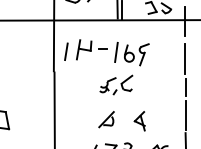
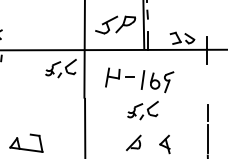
part: (28, 40) -> (60, 68), added
line: (66, 51) -> (96, 79), removed
line: (185, 58) -> (207, 85), removed

